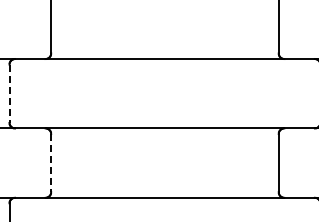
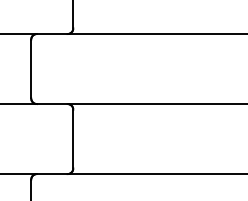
line: (9, 94) -> (31, 69), dashed -> solid
line: (51, 163) -> (73, 139), dashed -> solid

